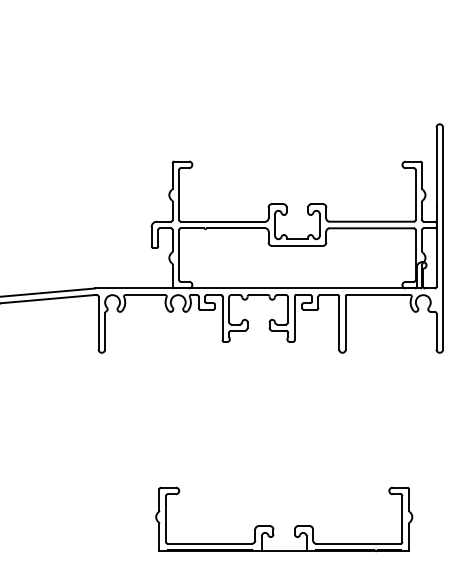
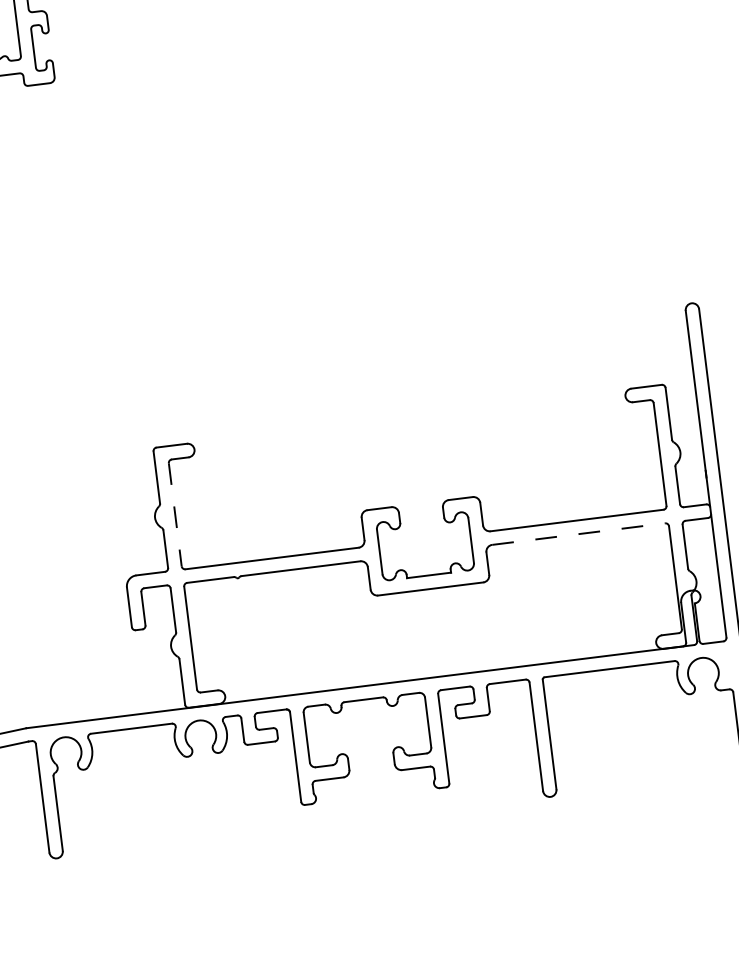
line: (179, 195) -> (176, 515), solid -> dashed
line: (372, 228) -> (580, 534), solid -> dashed

